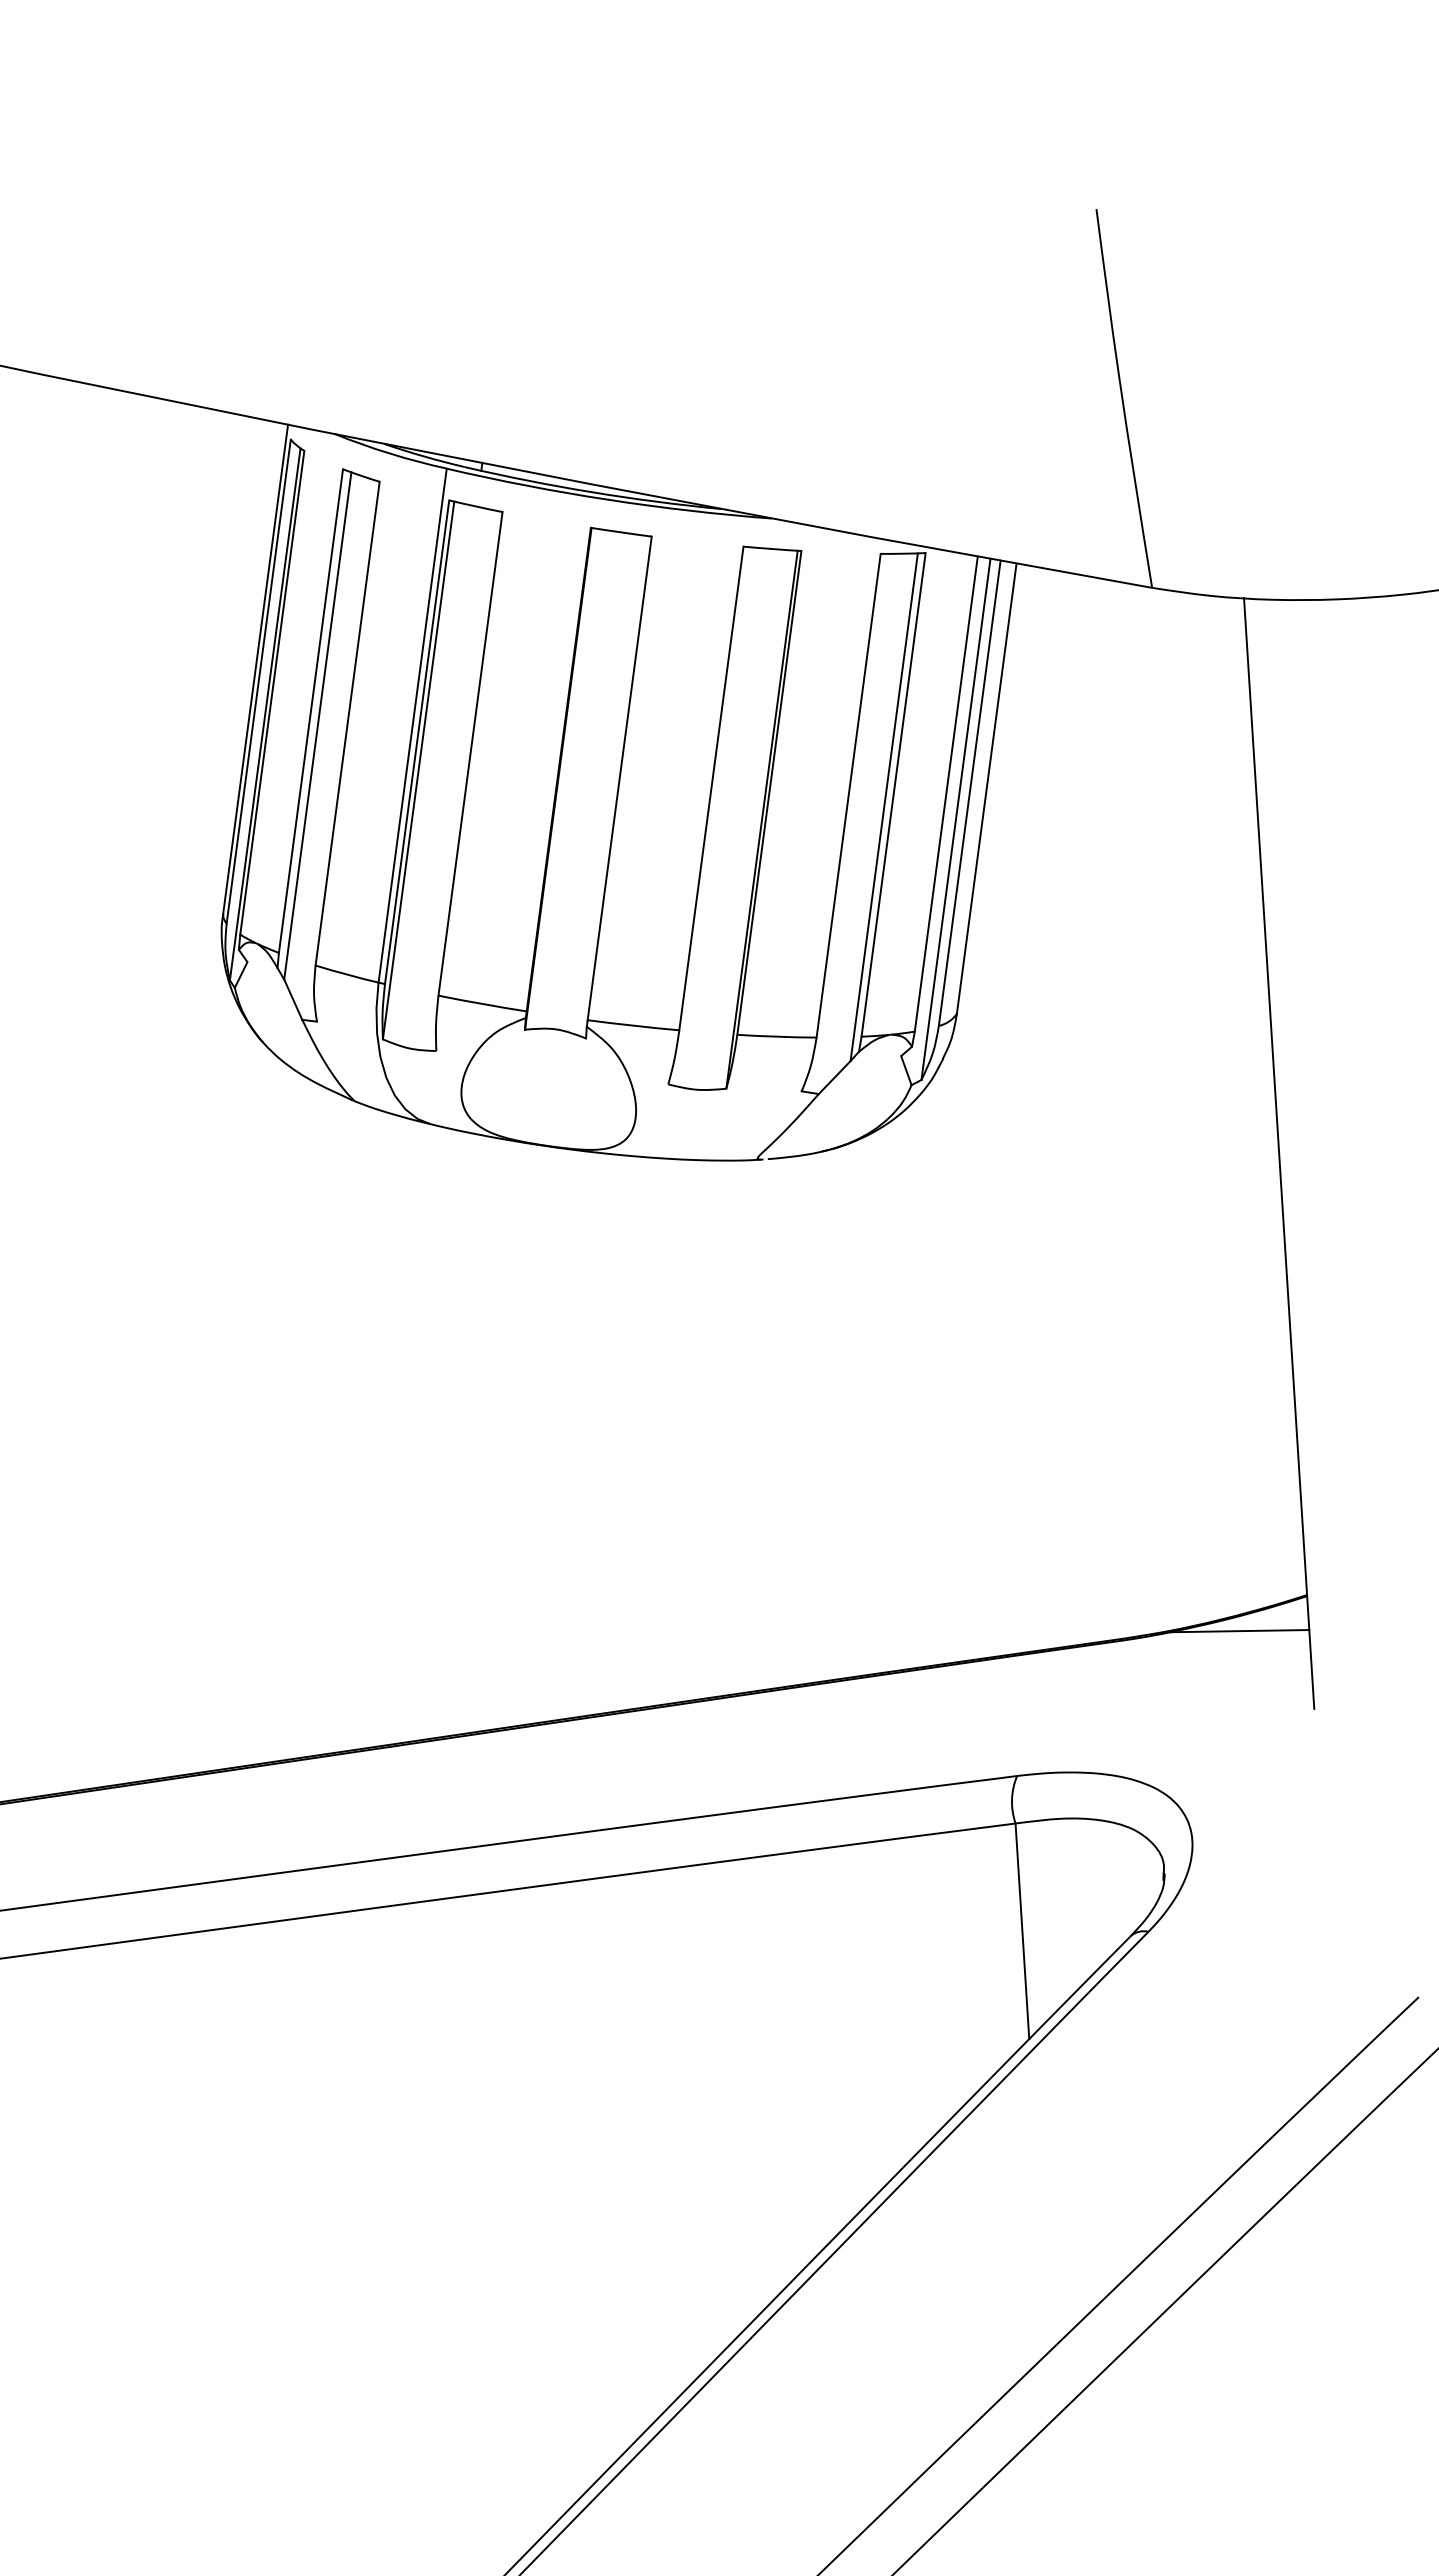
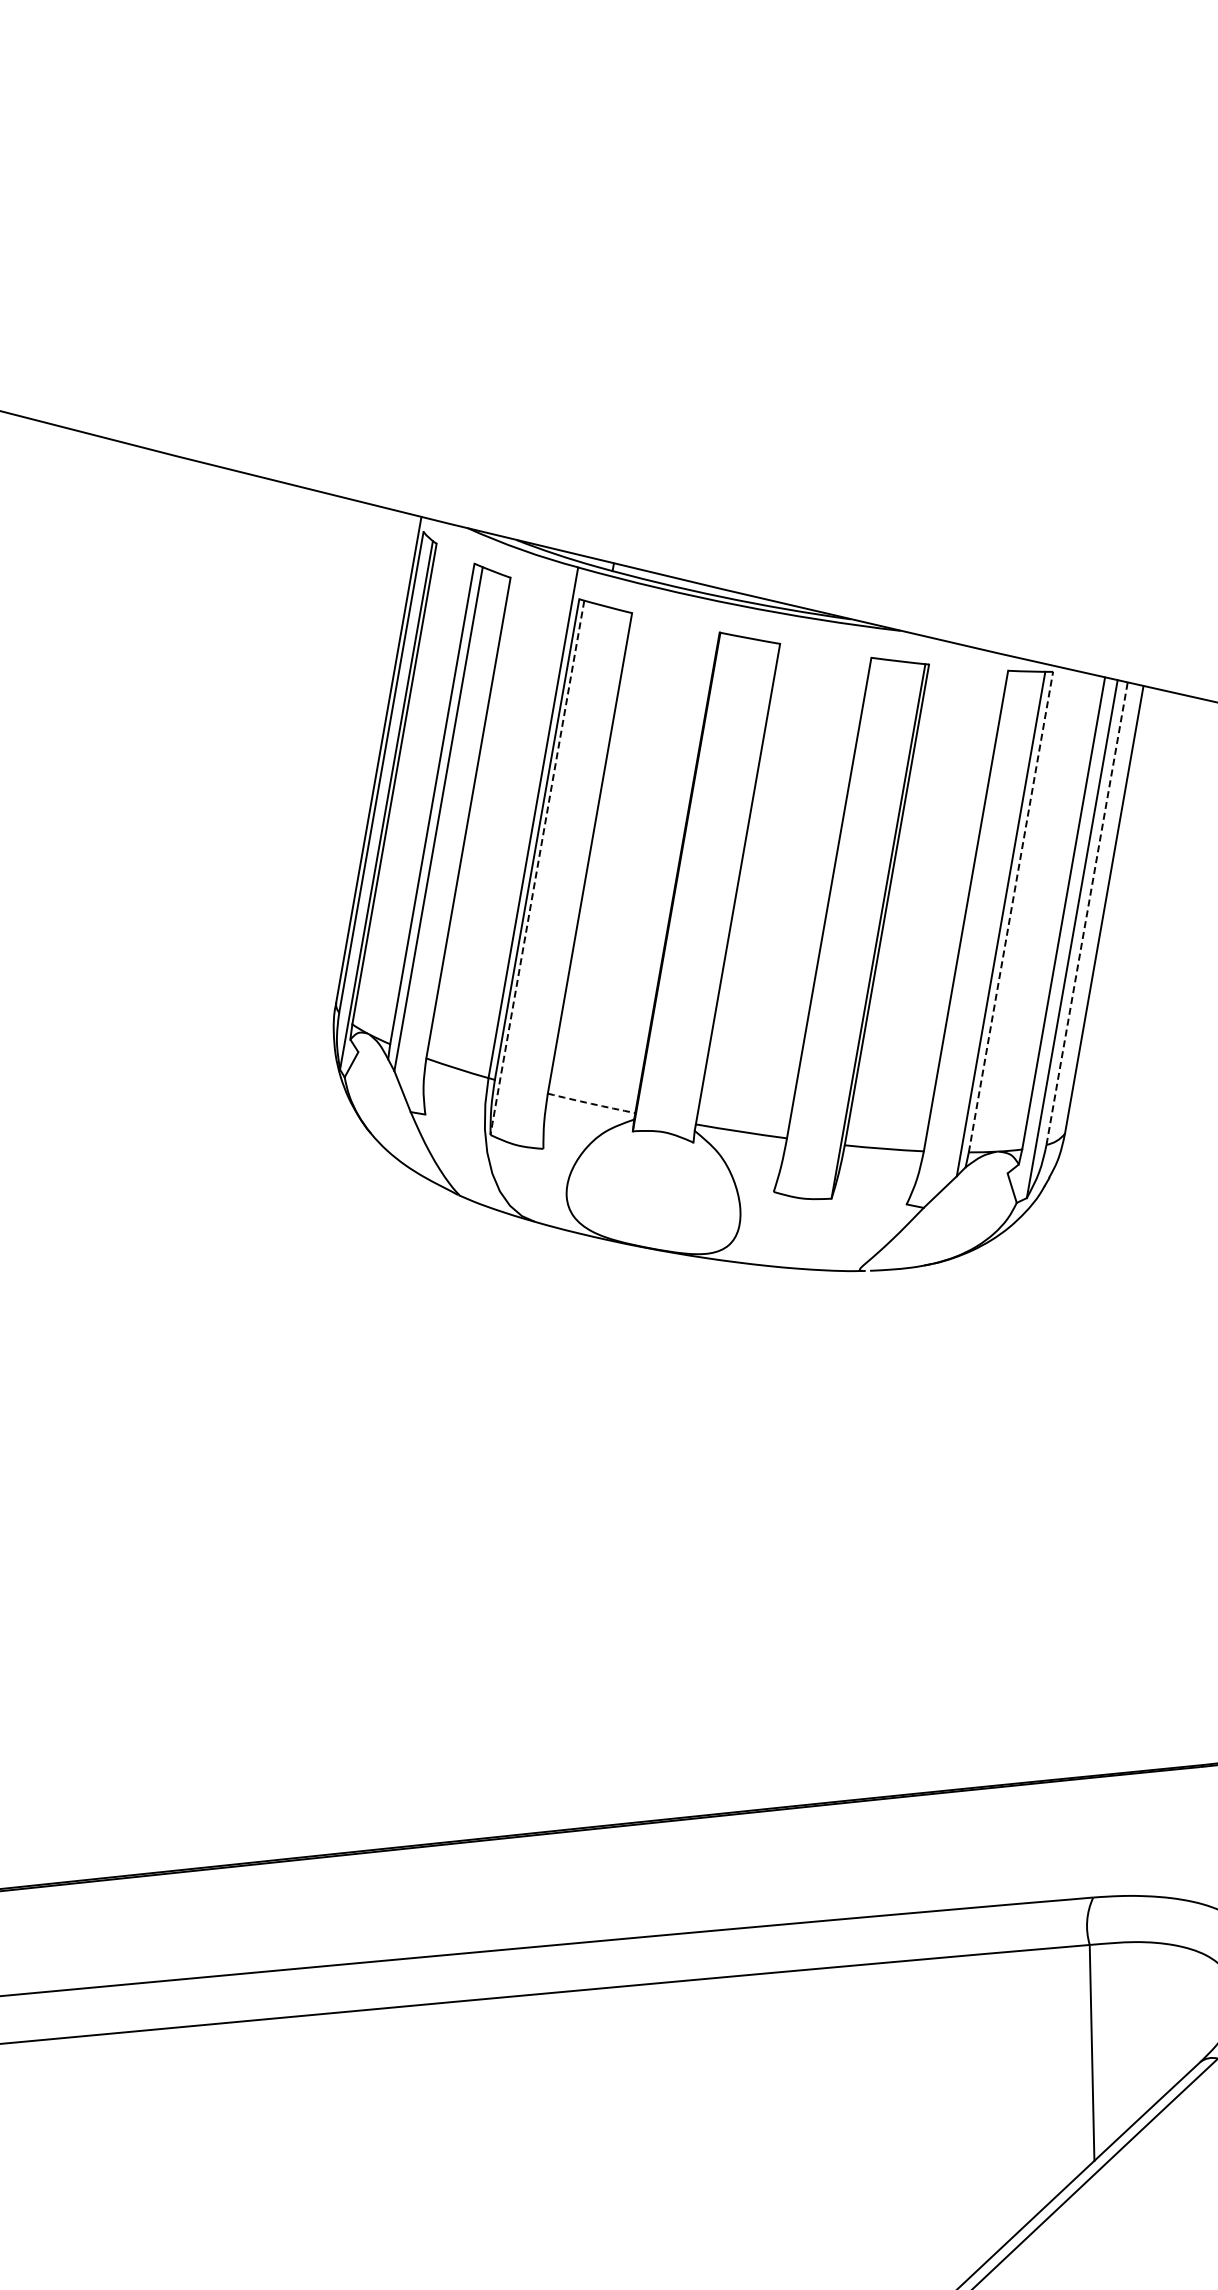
line: (418, 771) -> (537, 868), solid -> dashed
line: (969, 793) -> (1086, 913), solid -> dashed
line: (893, 794) -> (1010, 911), solid -> dashed
arc: (482, 1004) -> (591, 1104), solid -> dashed

